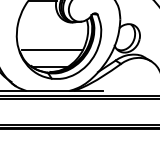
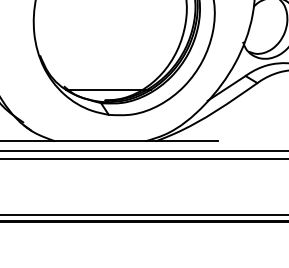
line: (52, 49) -> (110, 52), removed

